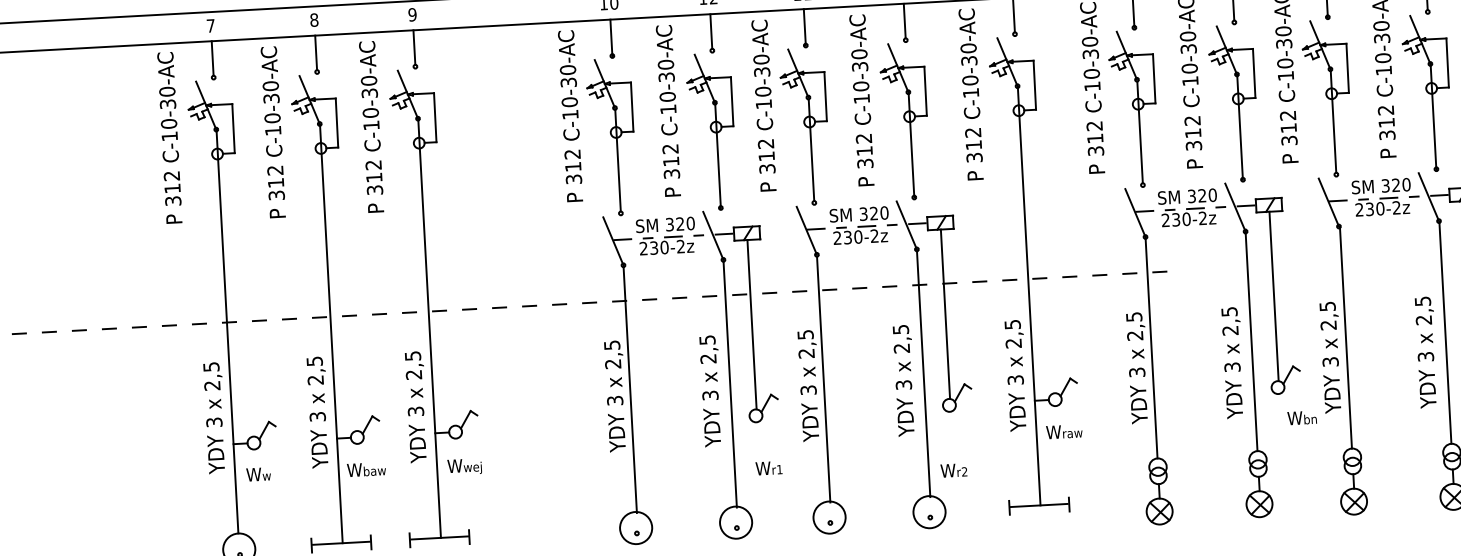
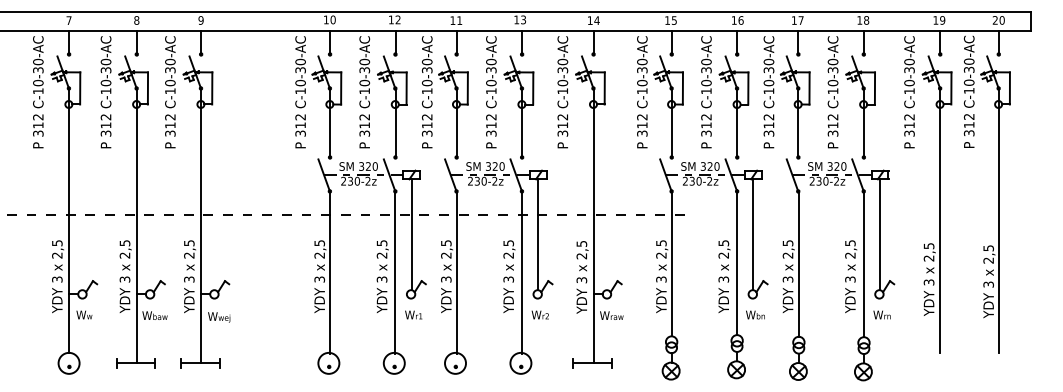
text: (1302, 417) -> (755, 314), moved
text: (768, 467) -> (413, 314), moved
text: (952, 469) -> (539, 314), moved

